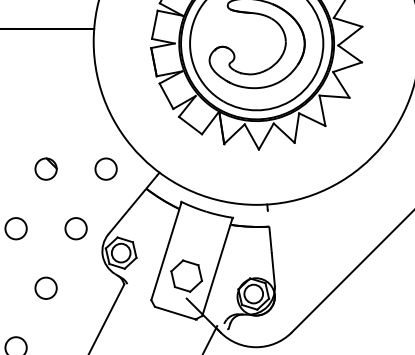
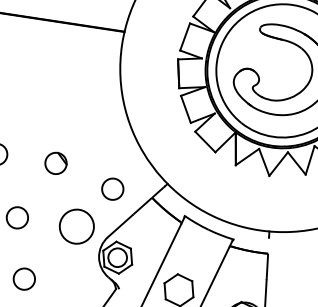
circle: (105, 168) -> (112, 188), moved
circle: (75, 228) -> (76, 226), size x1.6
circle: (45, 287) -> (23, 278), moved

